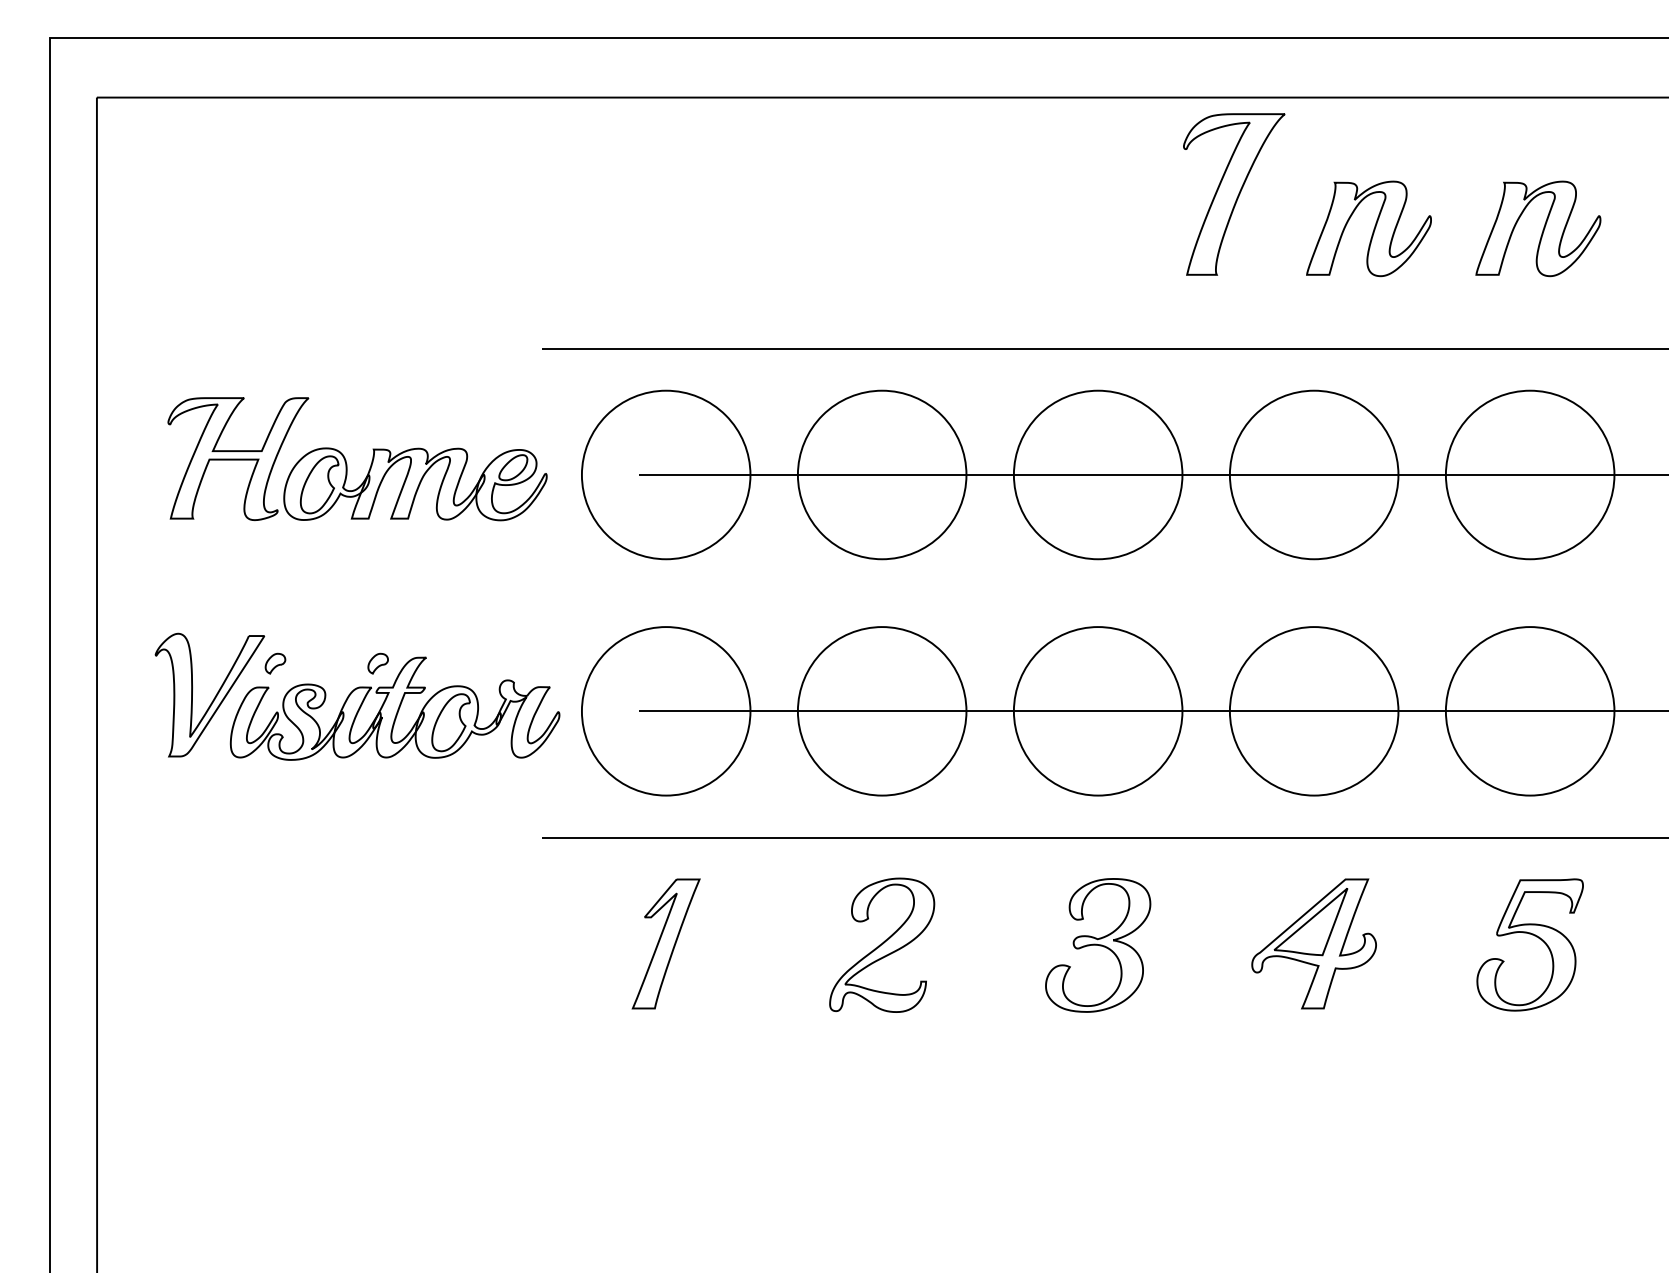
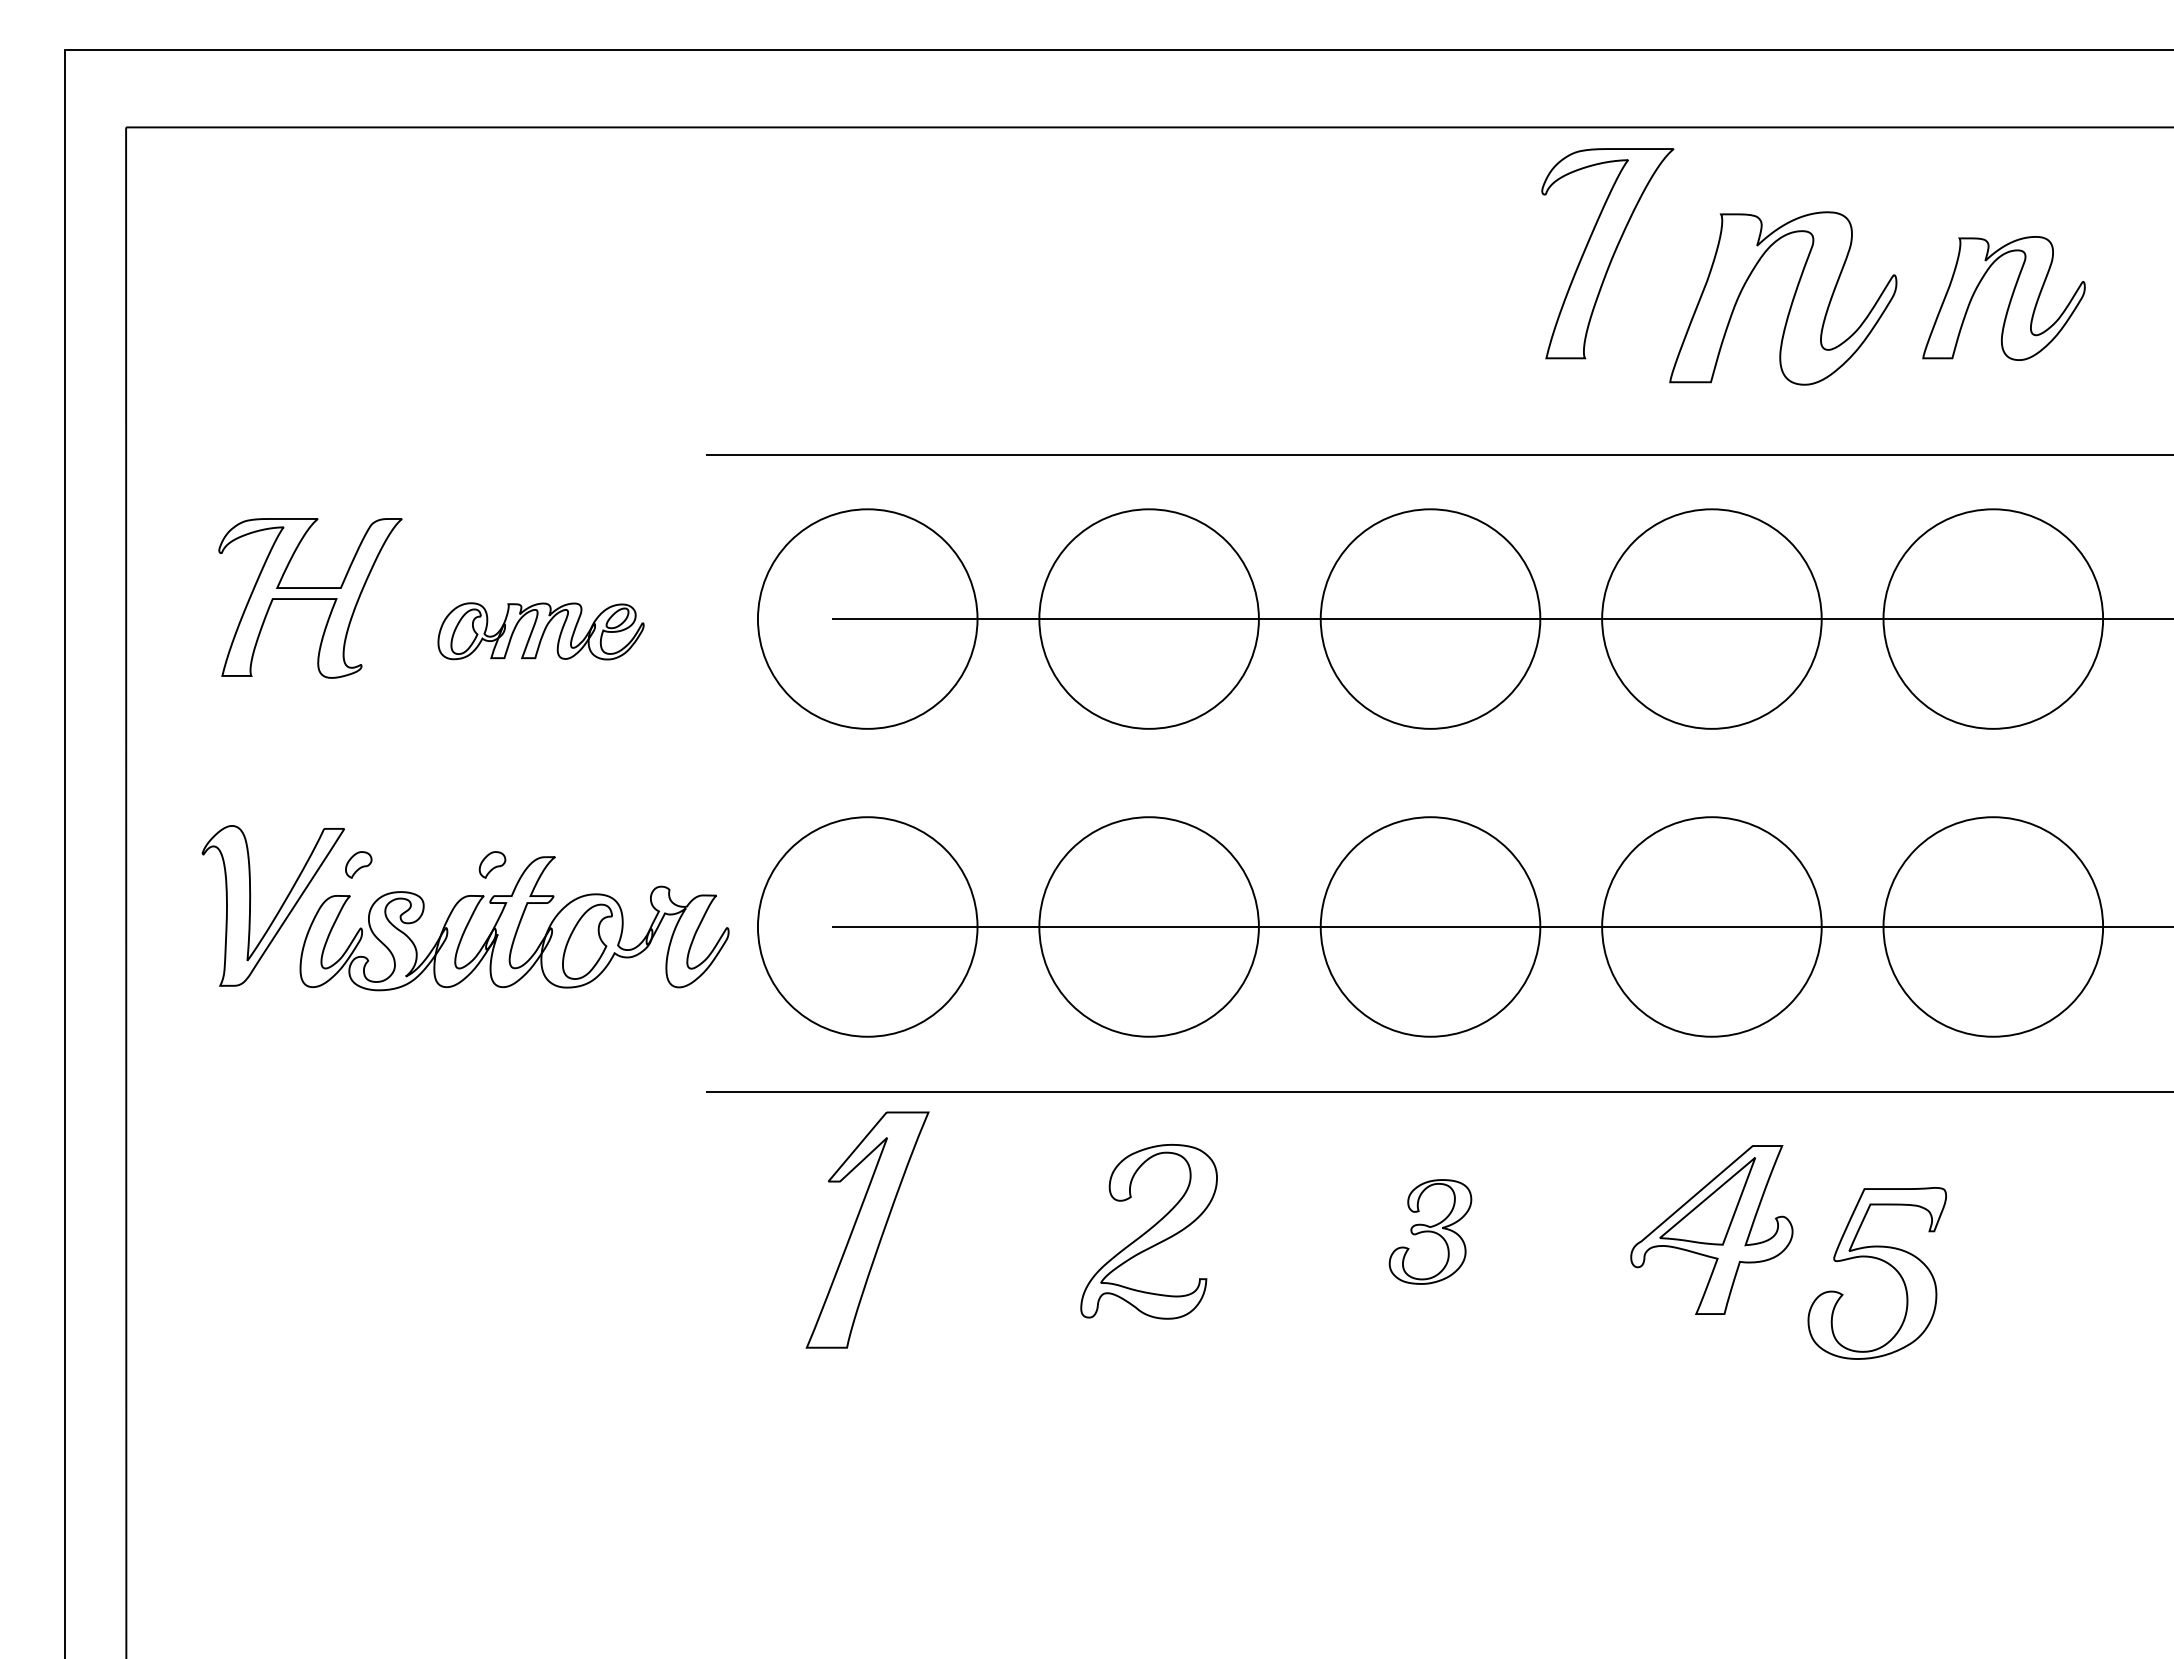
part: (1369, 228) -> (1783, 298), size x1.4
part: (415, 484) -> (540, 631), size x0.6
part: (1534, 935) -> (1882, 1261), moved
part: (666, 943) -> (867, 1229), size x1.4
part: (1098, 945) -> (1430, 1231), size x0.6

